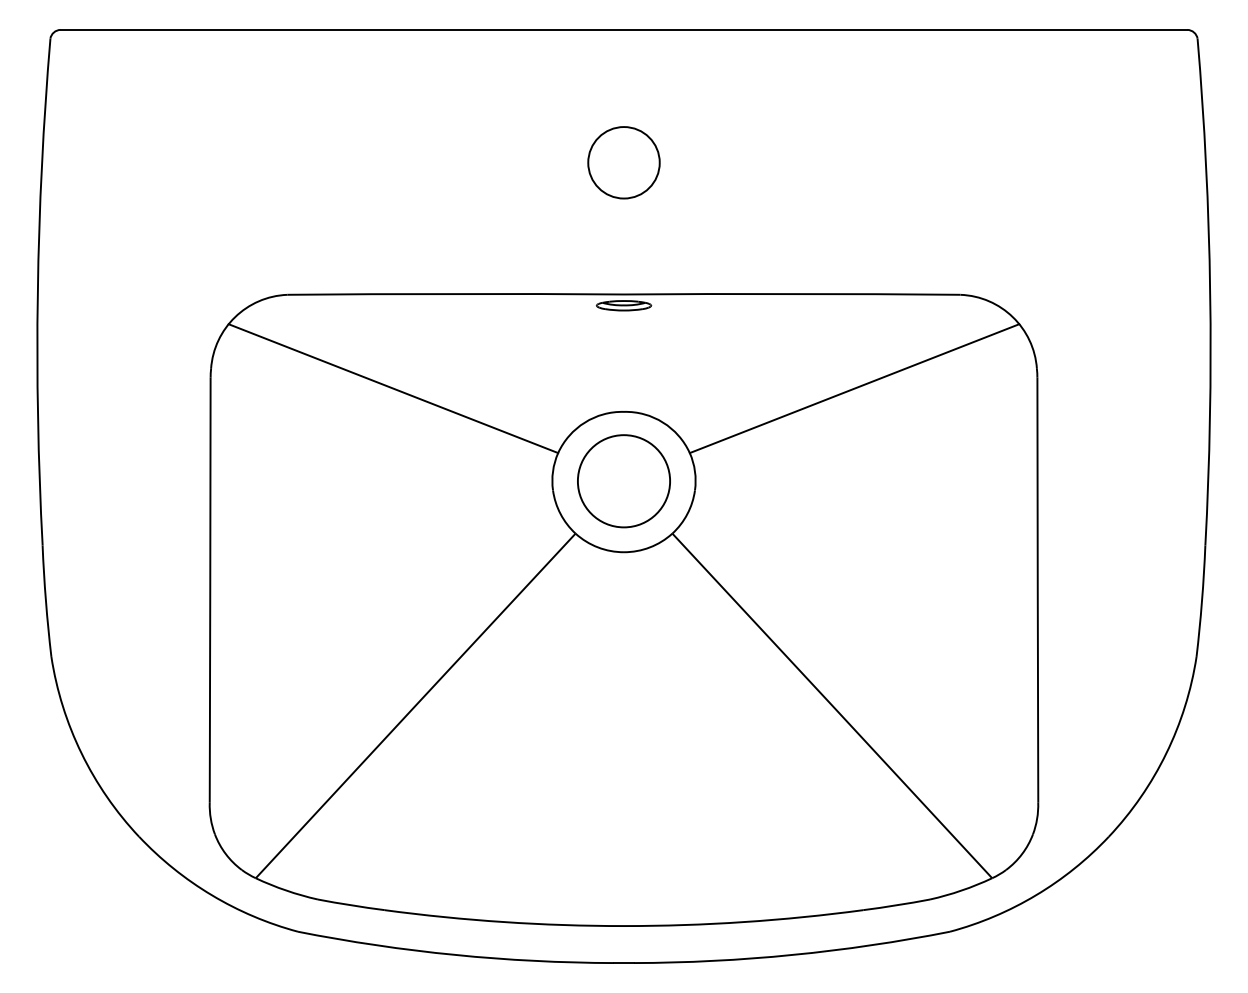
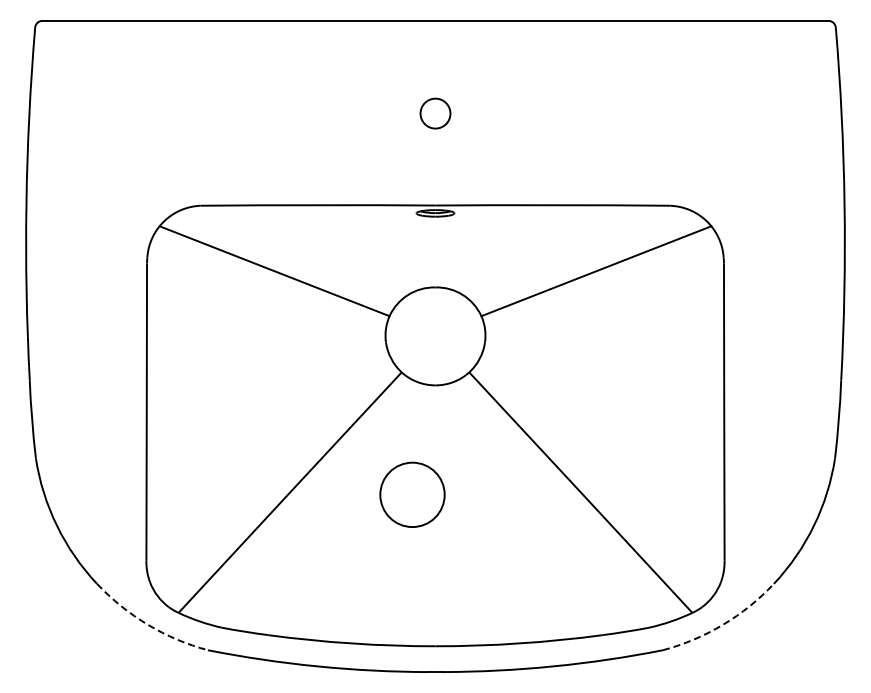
circle: (624, 162) -> (435, 113), size x0.6
circle: (624, 480) -> (412, 494), moved
arc: (211, 894) -> (147, 624), solid -> dashed
arc: (1036, 894) -> (723, 624), solid -> dashed

